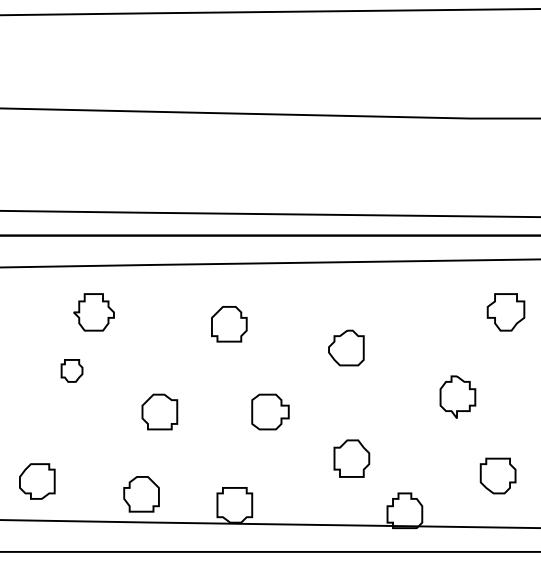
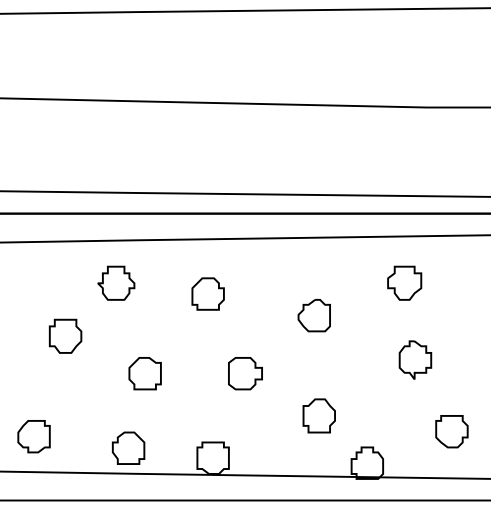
part: (93, 312) -> (115, 283), moved
part: (505, 312) -> (404, 283), moved
part: (71, 370) -> (65, 335), size x1.67

